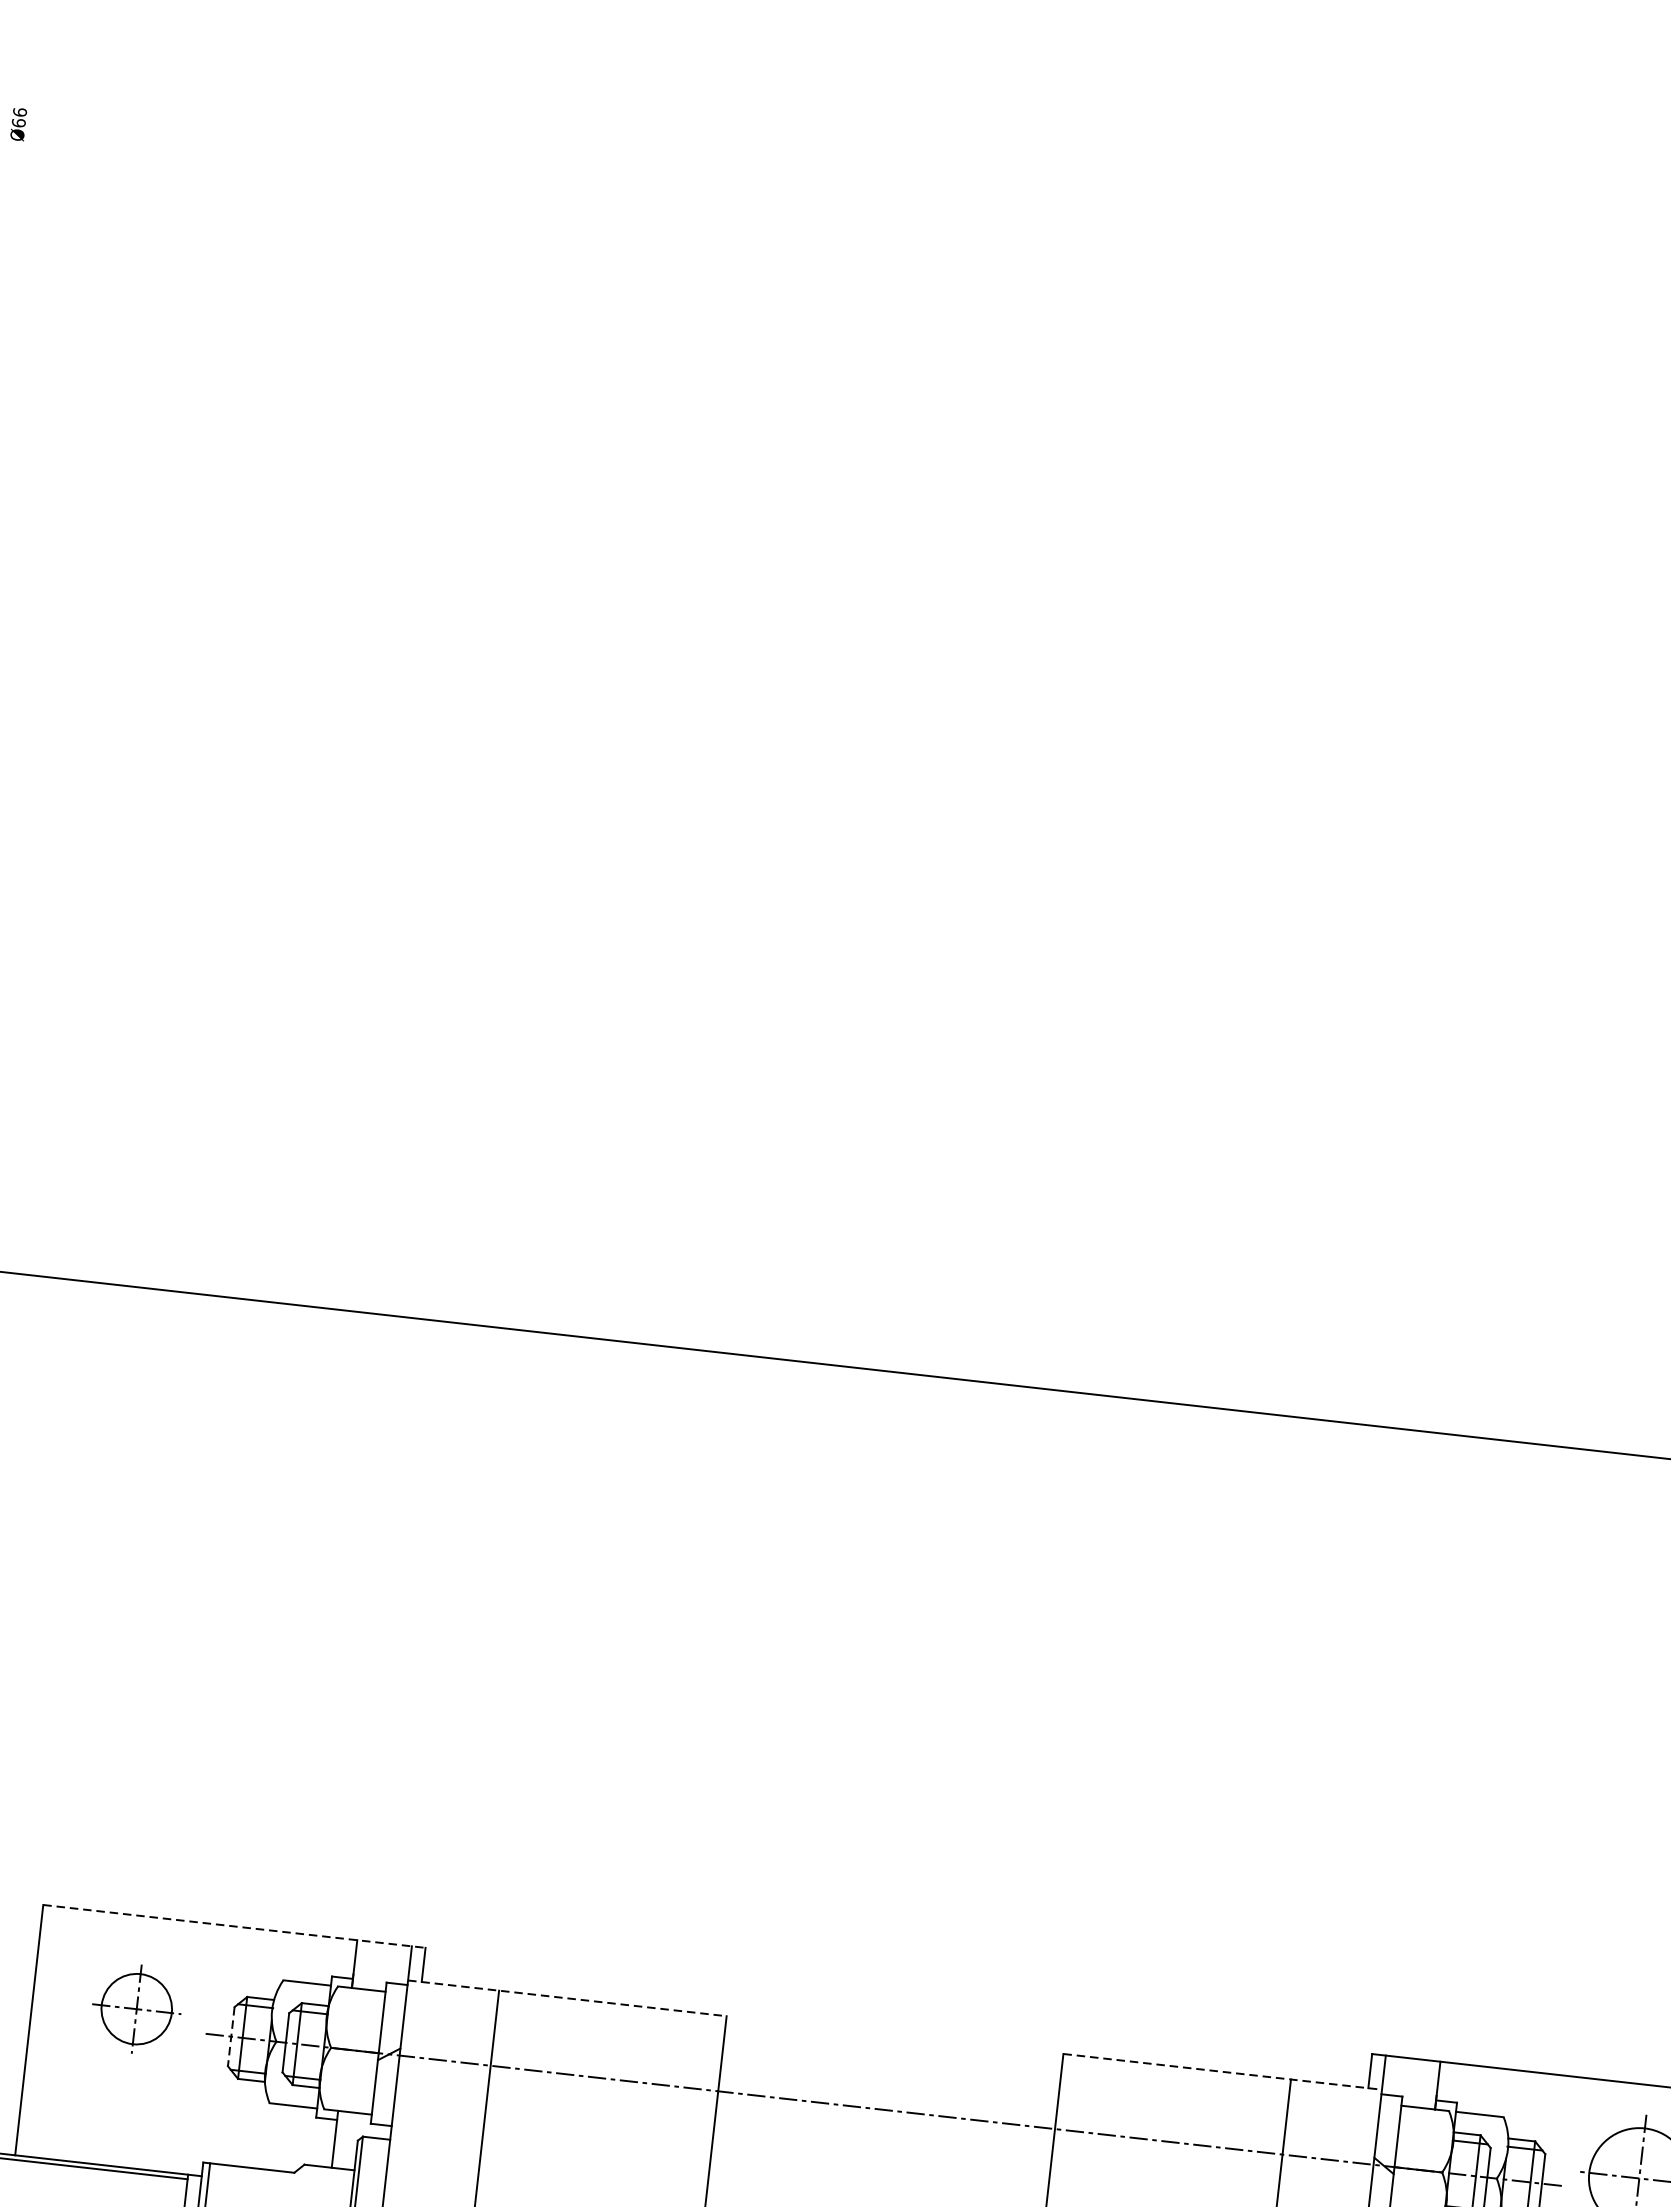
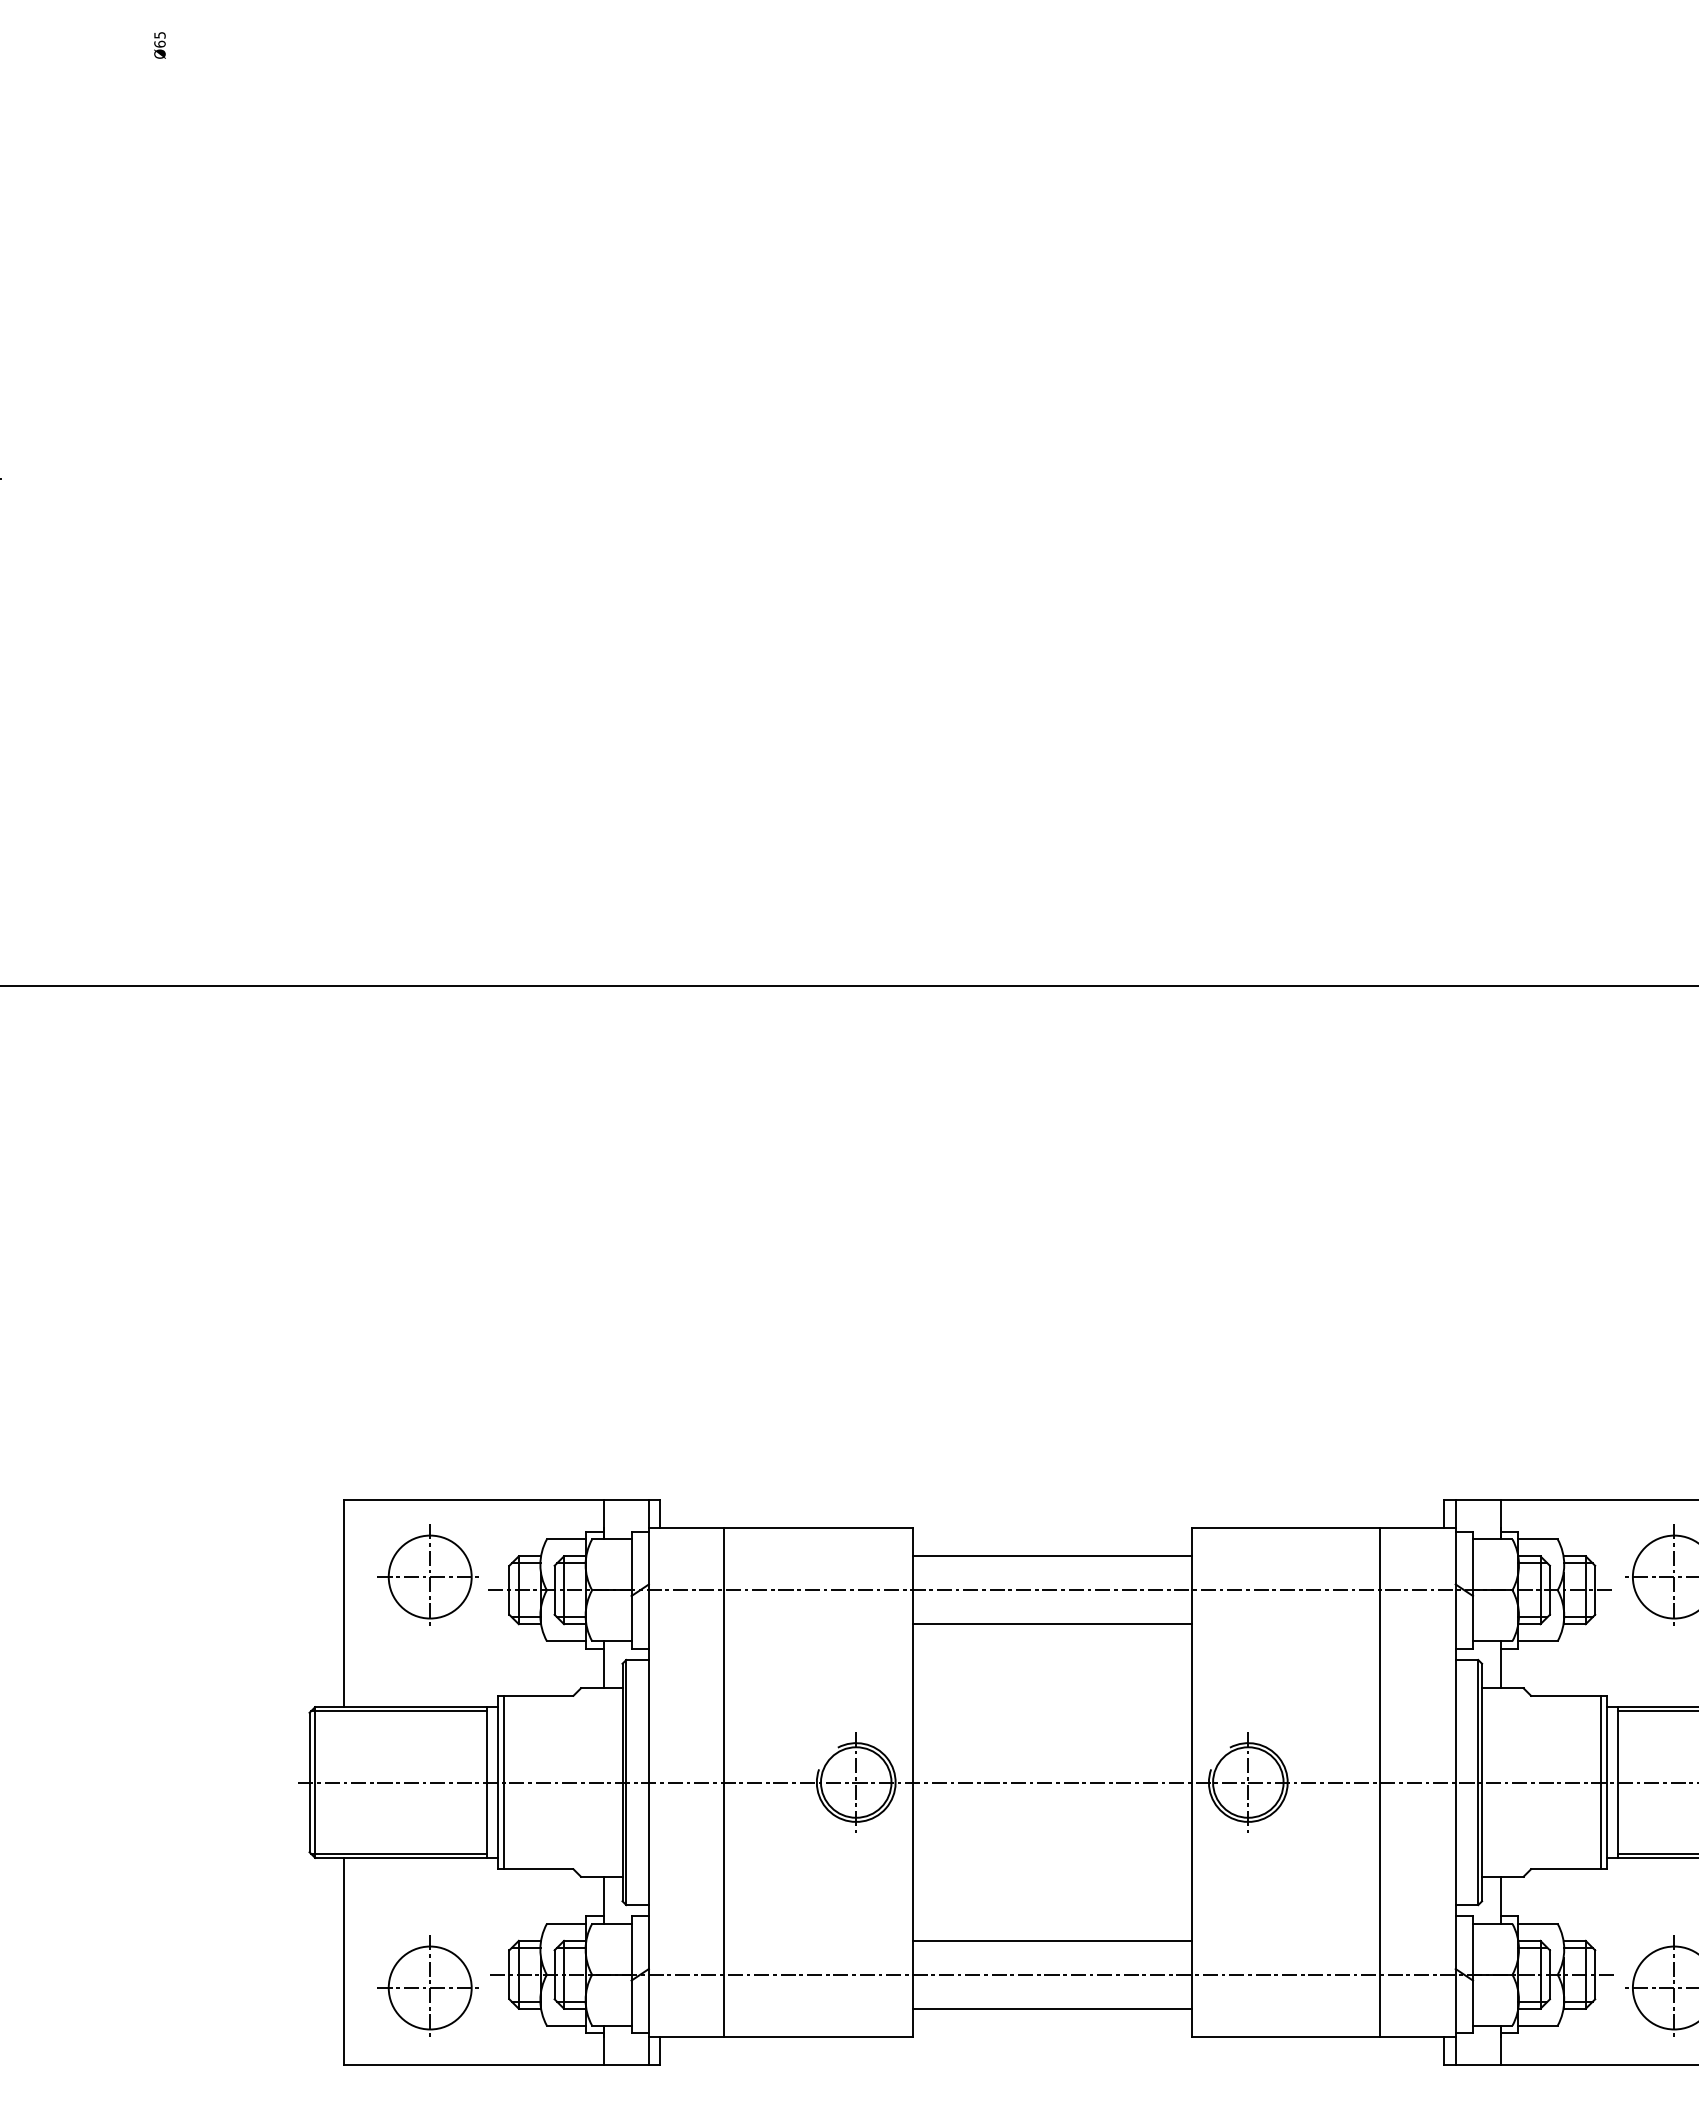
text: (19, 111) -> (159, 34), Ø66 -> Ø65
line: (235, 1926) -> (502, 1499), dashed -> solid
line: (566, 1998) -> (780, 1528), dashed -> solid
part: (134, 2006) -> (427, 1574), size x1.43
line: (231, 2036) -> (509, 1590), dashed -> solid
line: (890, 2069) -> (1051, 1556), added
line: (1222, 2072) -> (1323, 1528), dashed -> solid
line: (881, 2151) -> (1051, 1624), added

